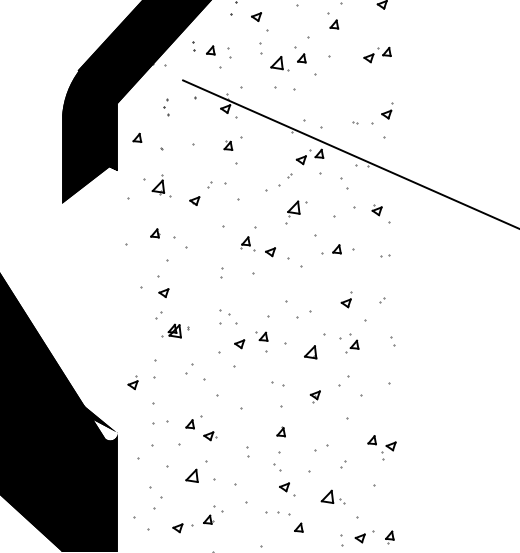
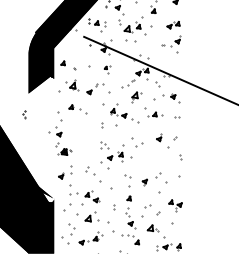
part: (166, 107) -> (24, 114), moved
part: (373, 120) -> (171, 44), moved
part: (233, 151) -> (107, 69), size x0.6
part: (166, 299) -> (60, 137), moved
part: (331, 345) -> (152, 158), removed

